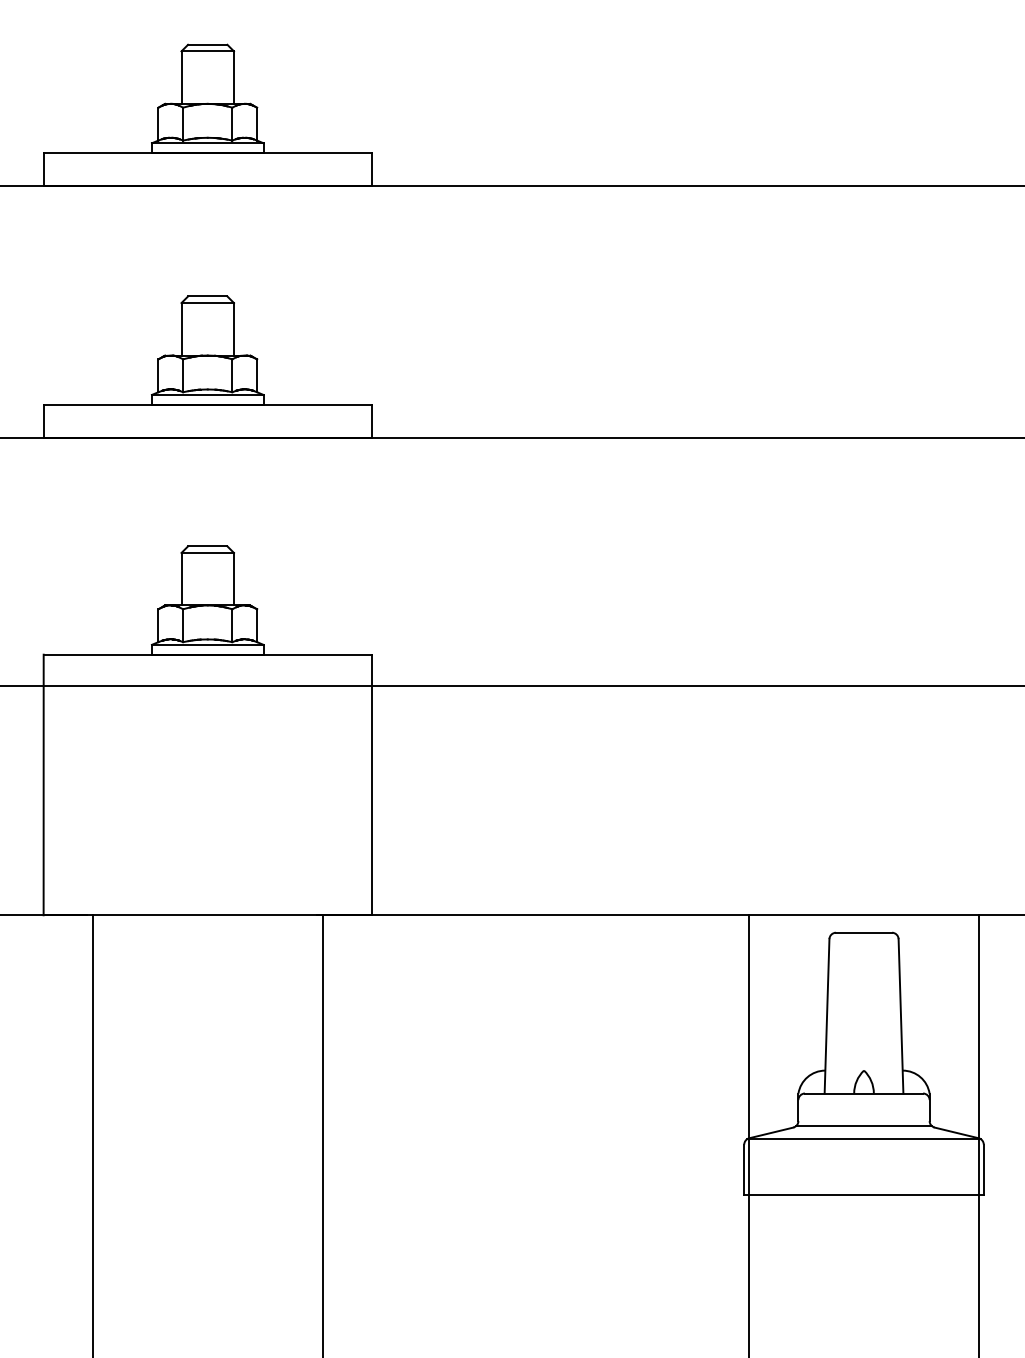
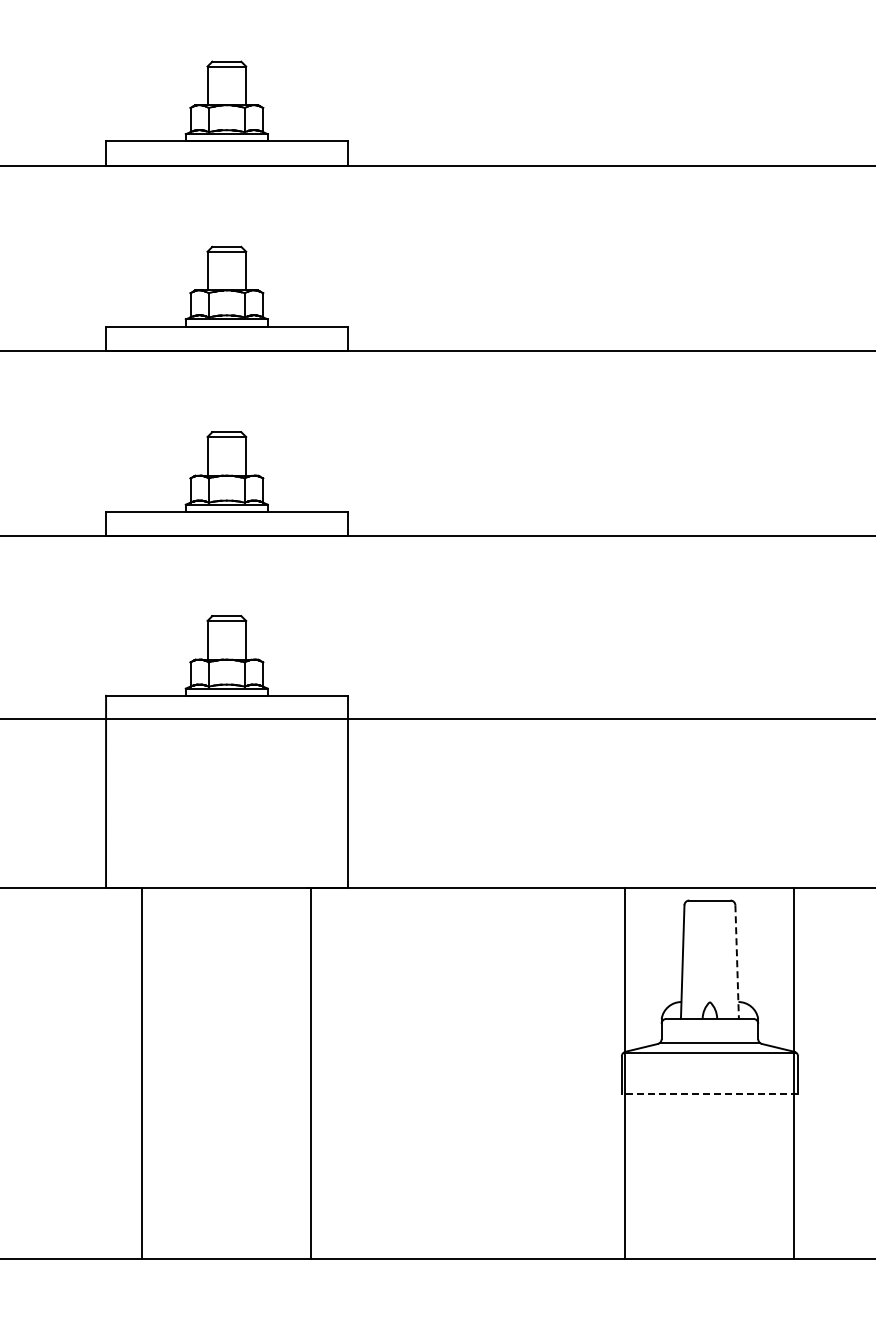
line: (901, 1016) -> (737, 962), solid -> dashed
line: (863, 1194) -> (709, 1093), solid -> dashed

